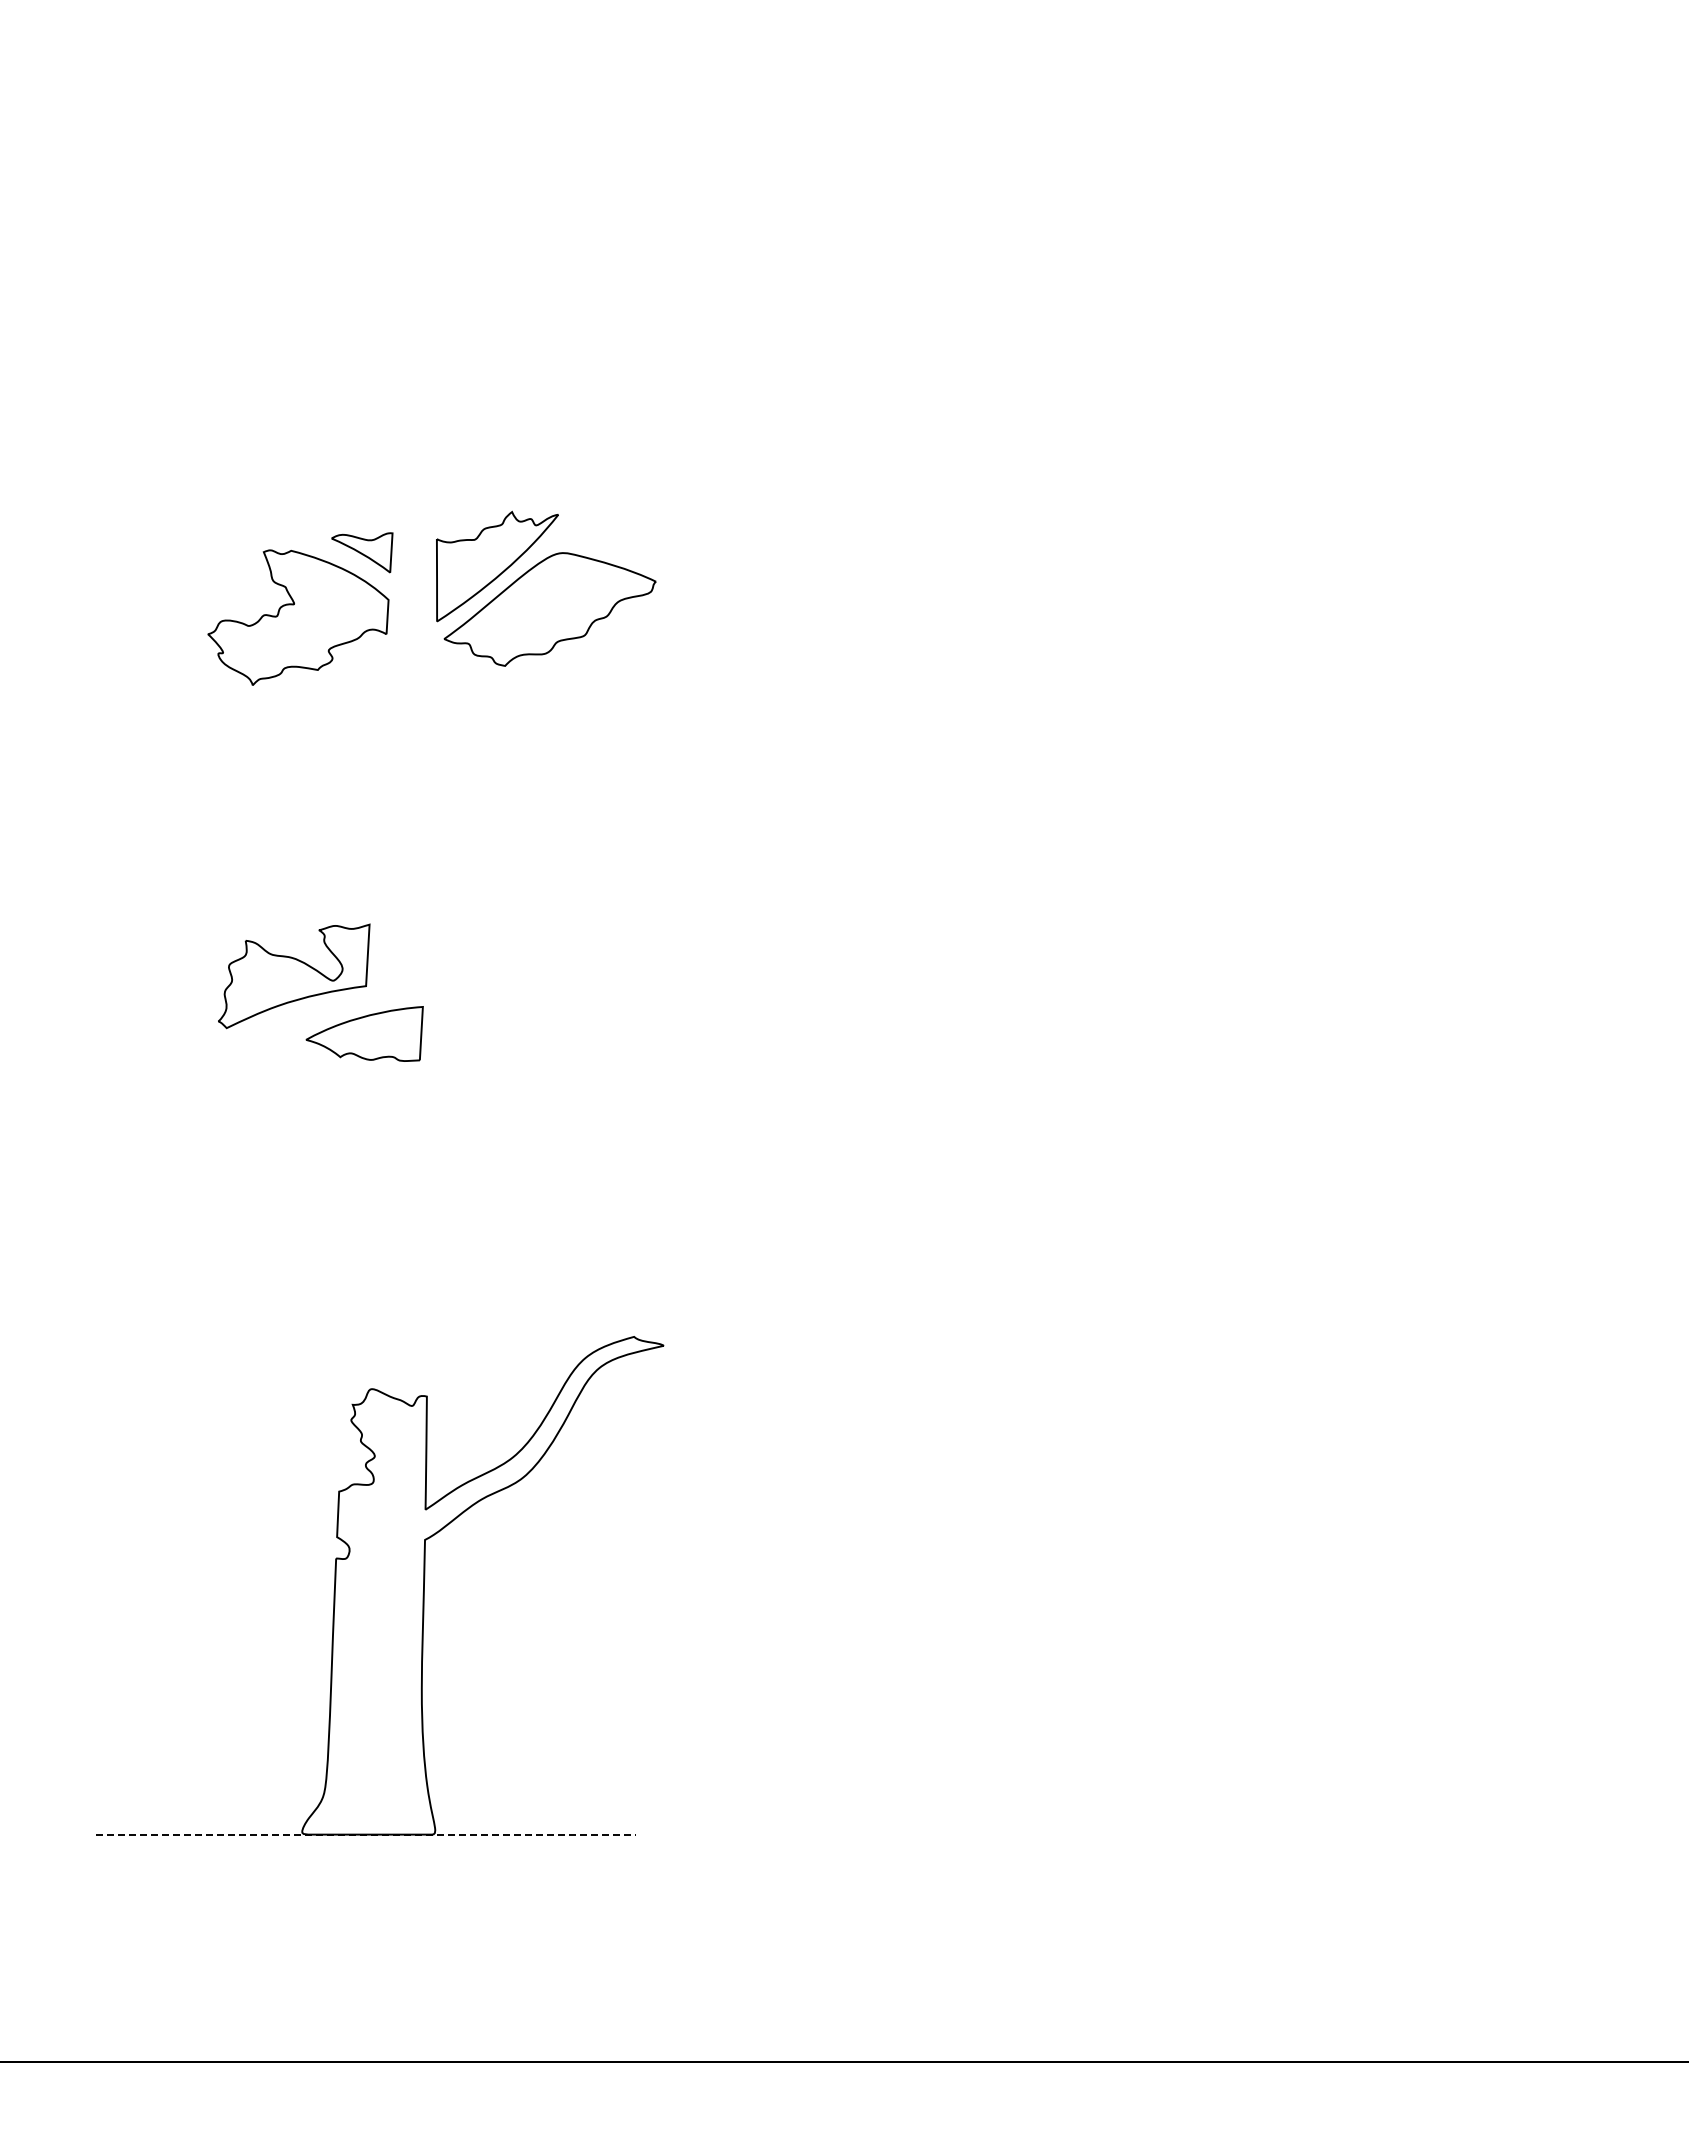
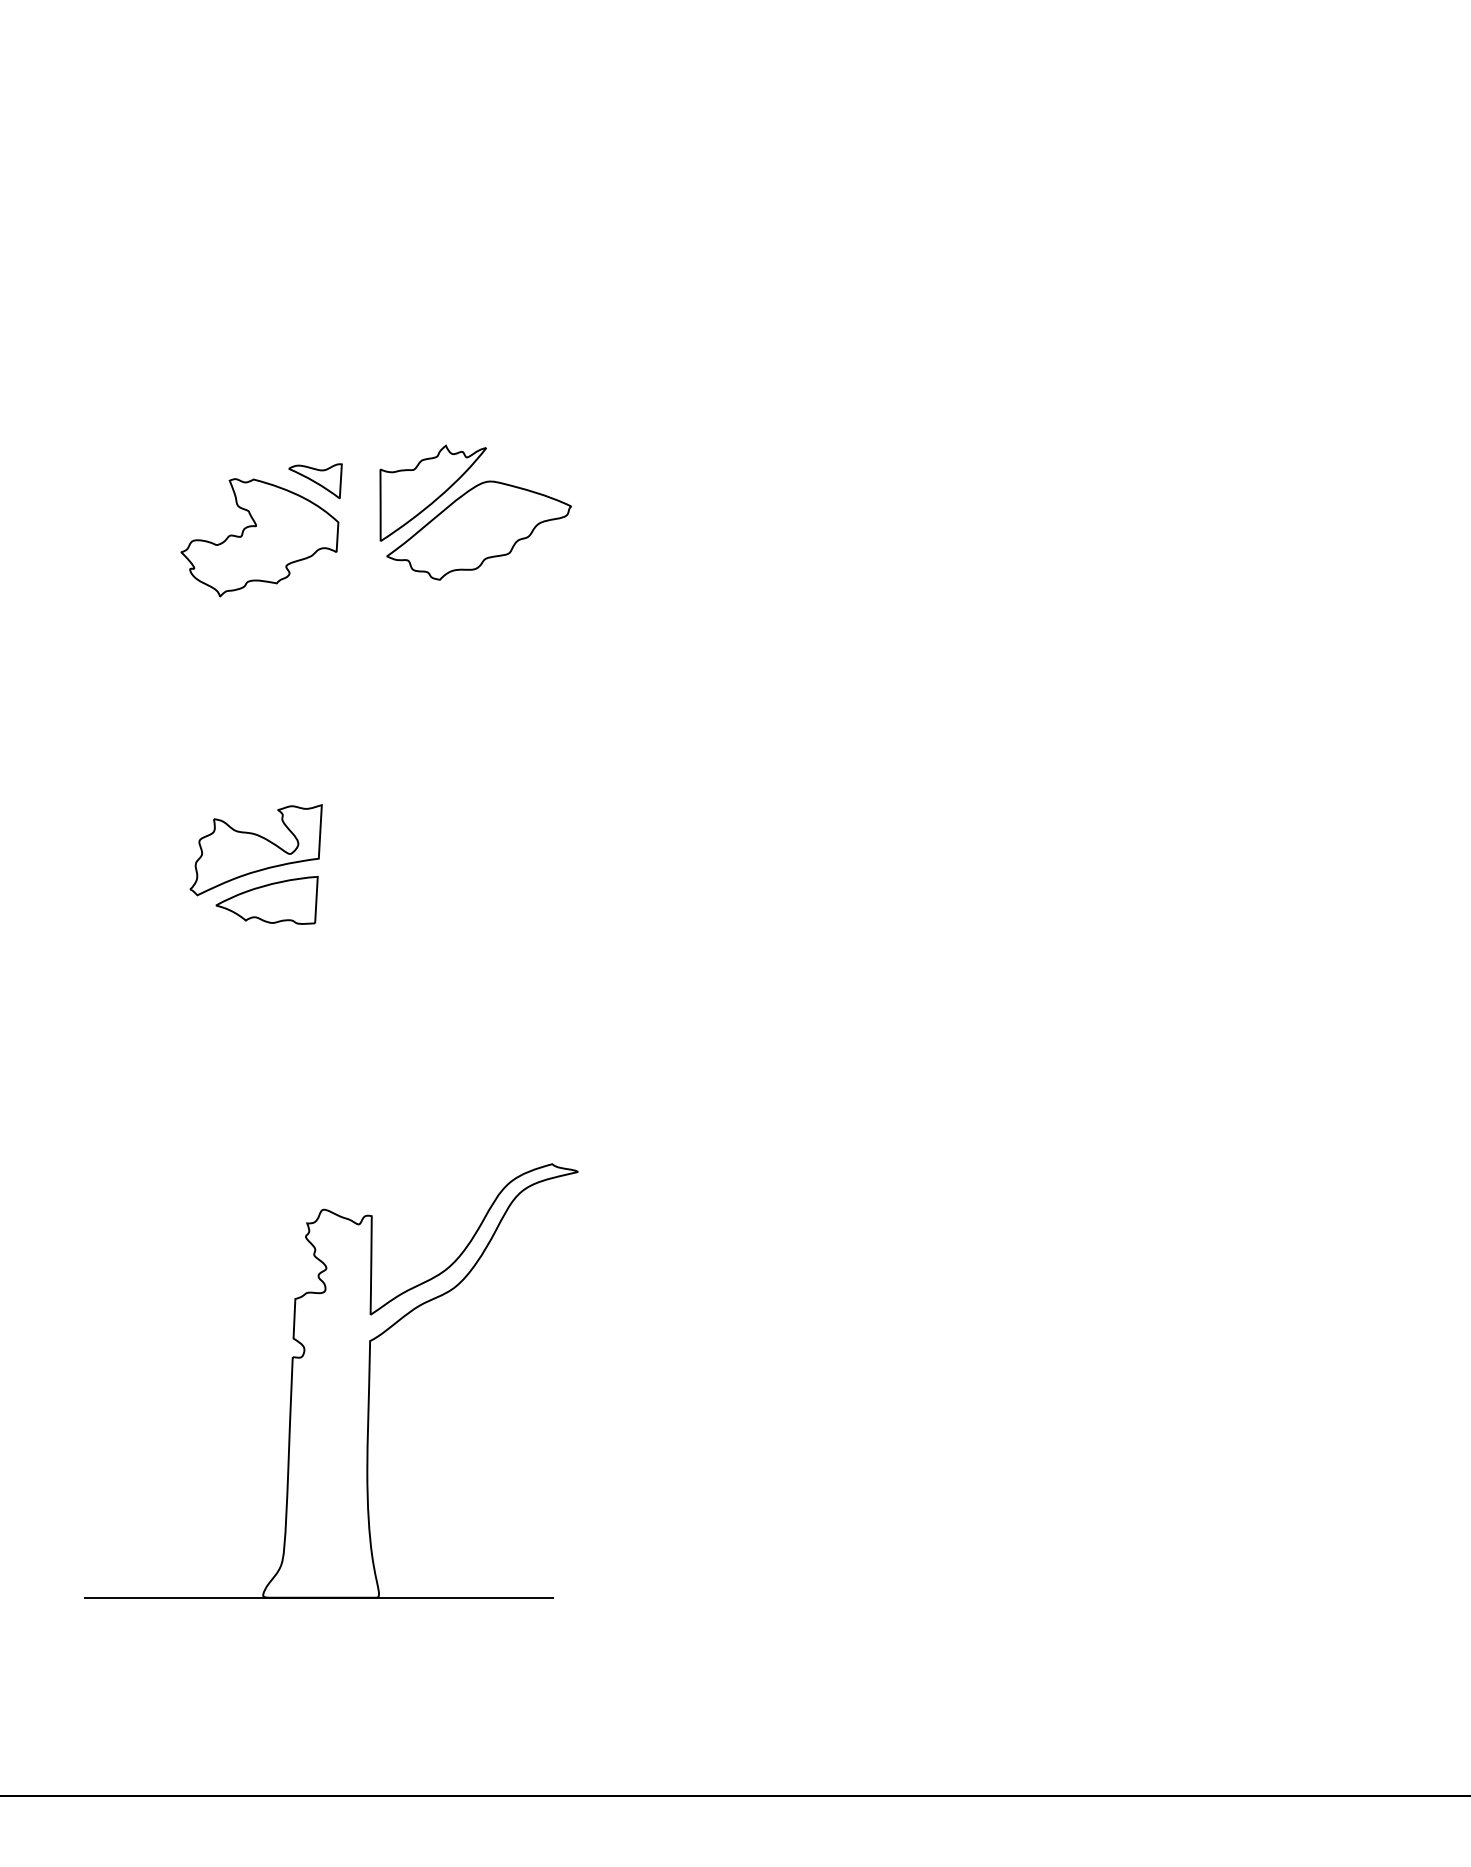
part: (364, 1033) -> (266, 899), moved
line: (366, 1834) -> (319, 1597), dashed -> solid

